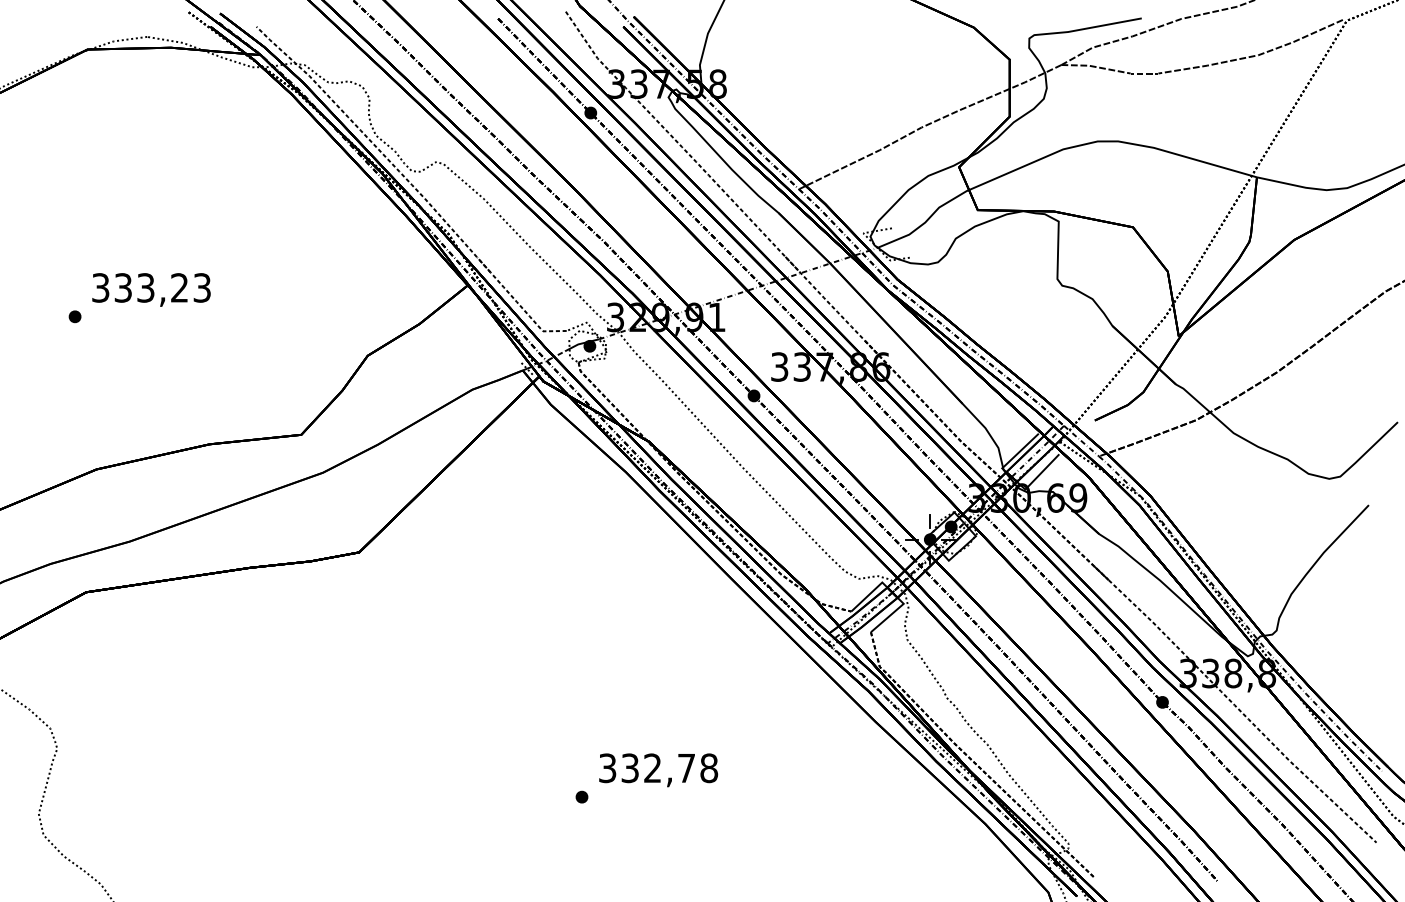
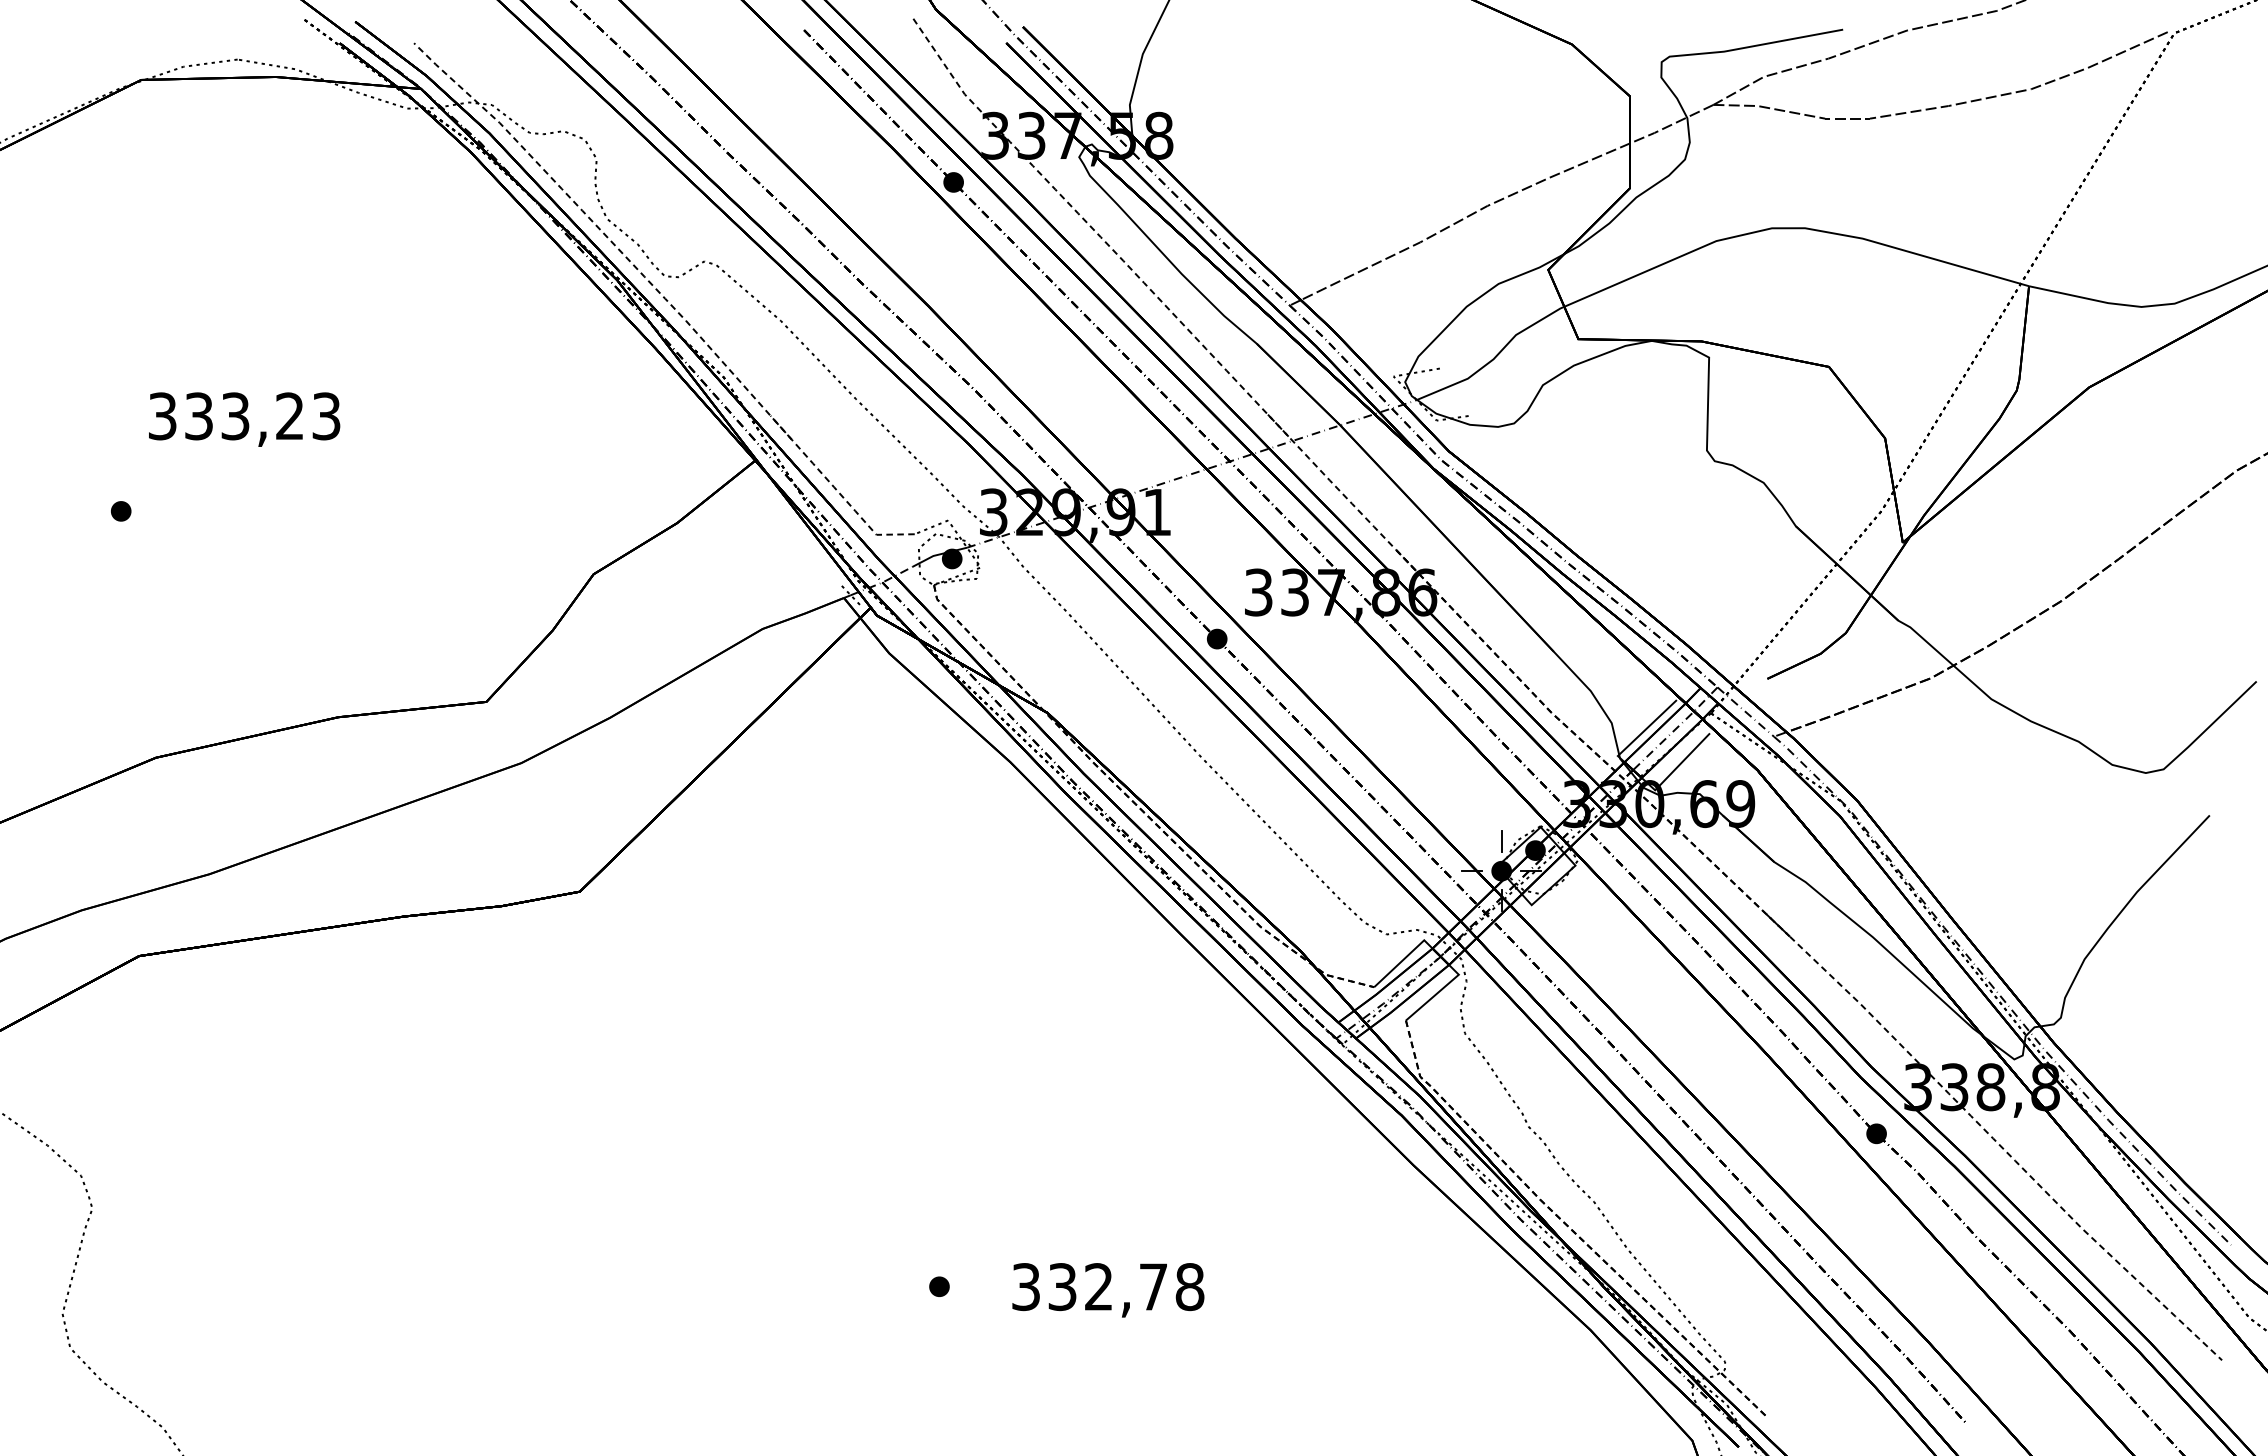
text: (151, 289) -> (244, 418), moved
text: (658, 770) -> (1108, 1290), moved

